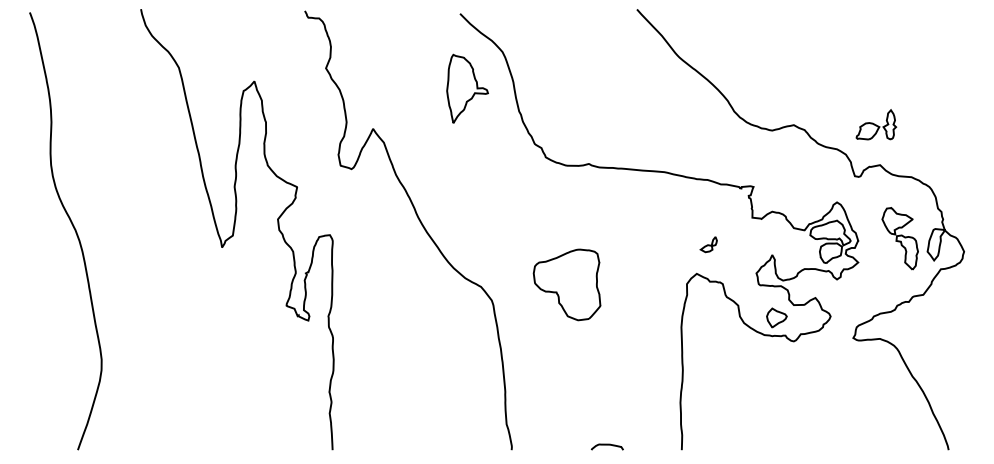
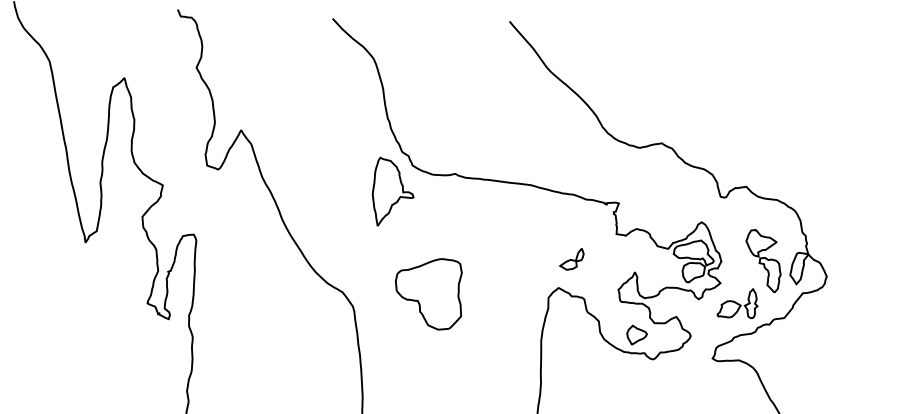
part: (467, 88) -> (393, 191), moved
part: (876, 124) -> (738, 302), moved
part: (708, 244) -> (571, 259), size x1.43

